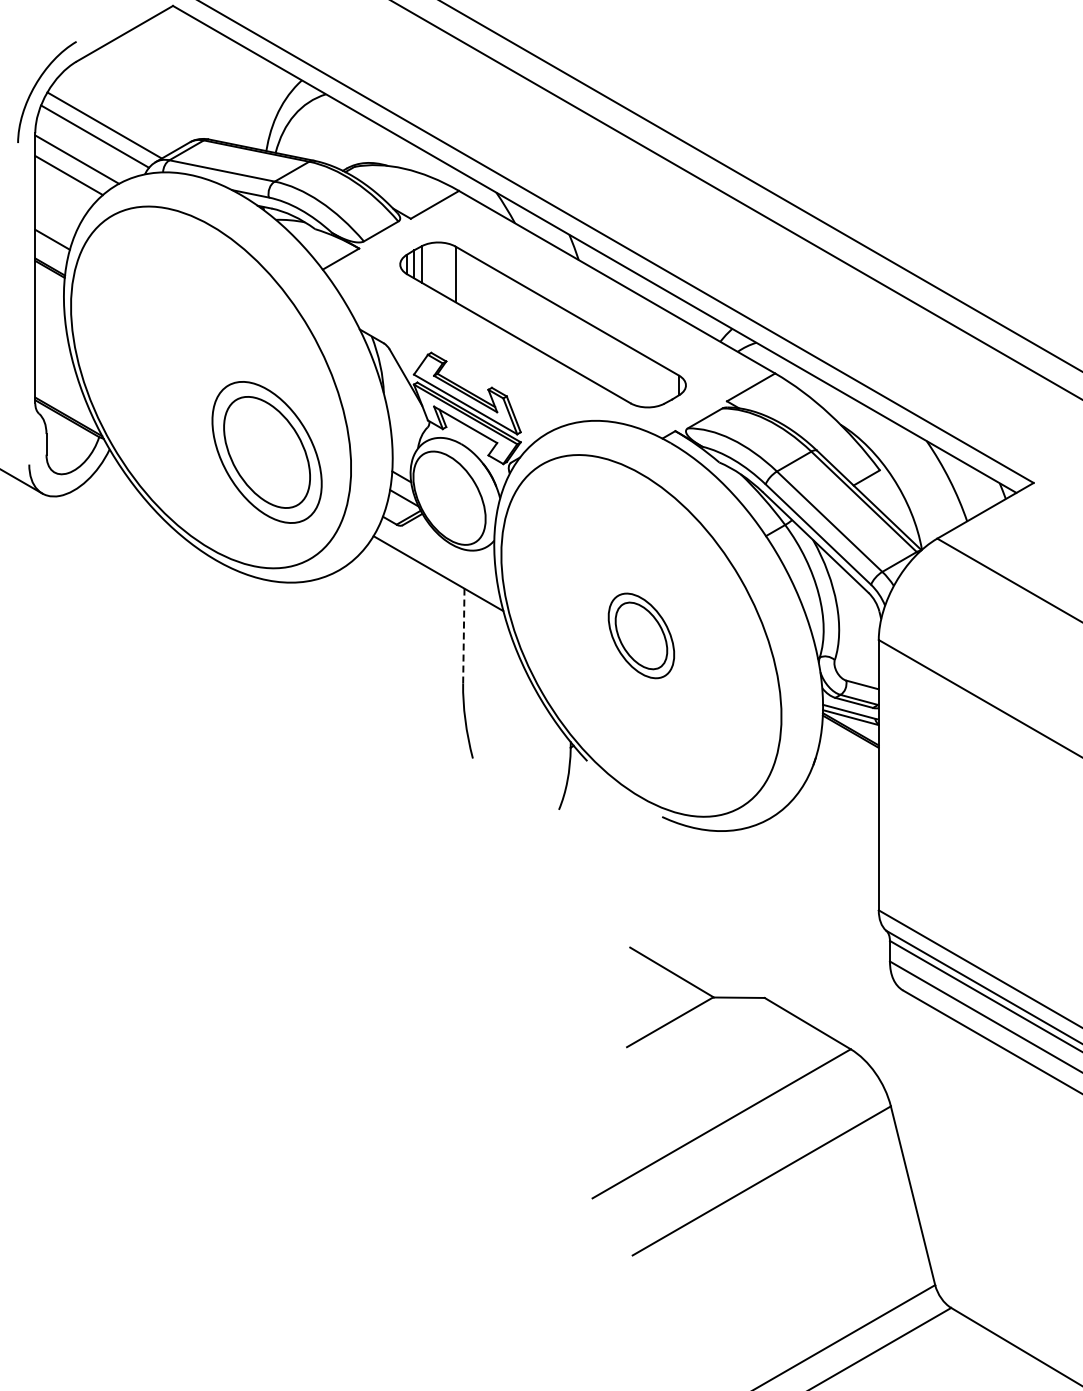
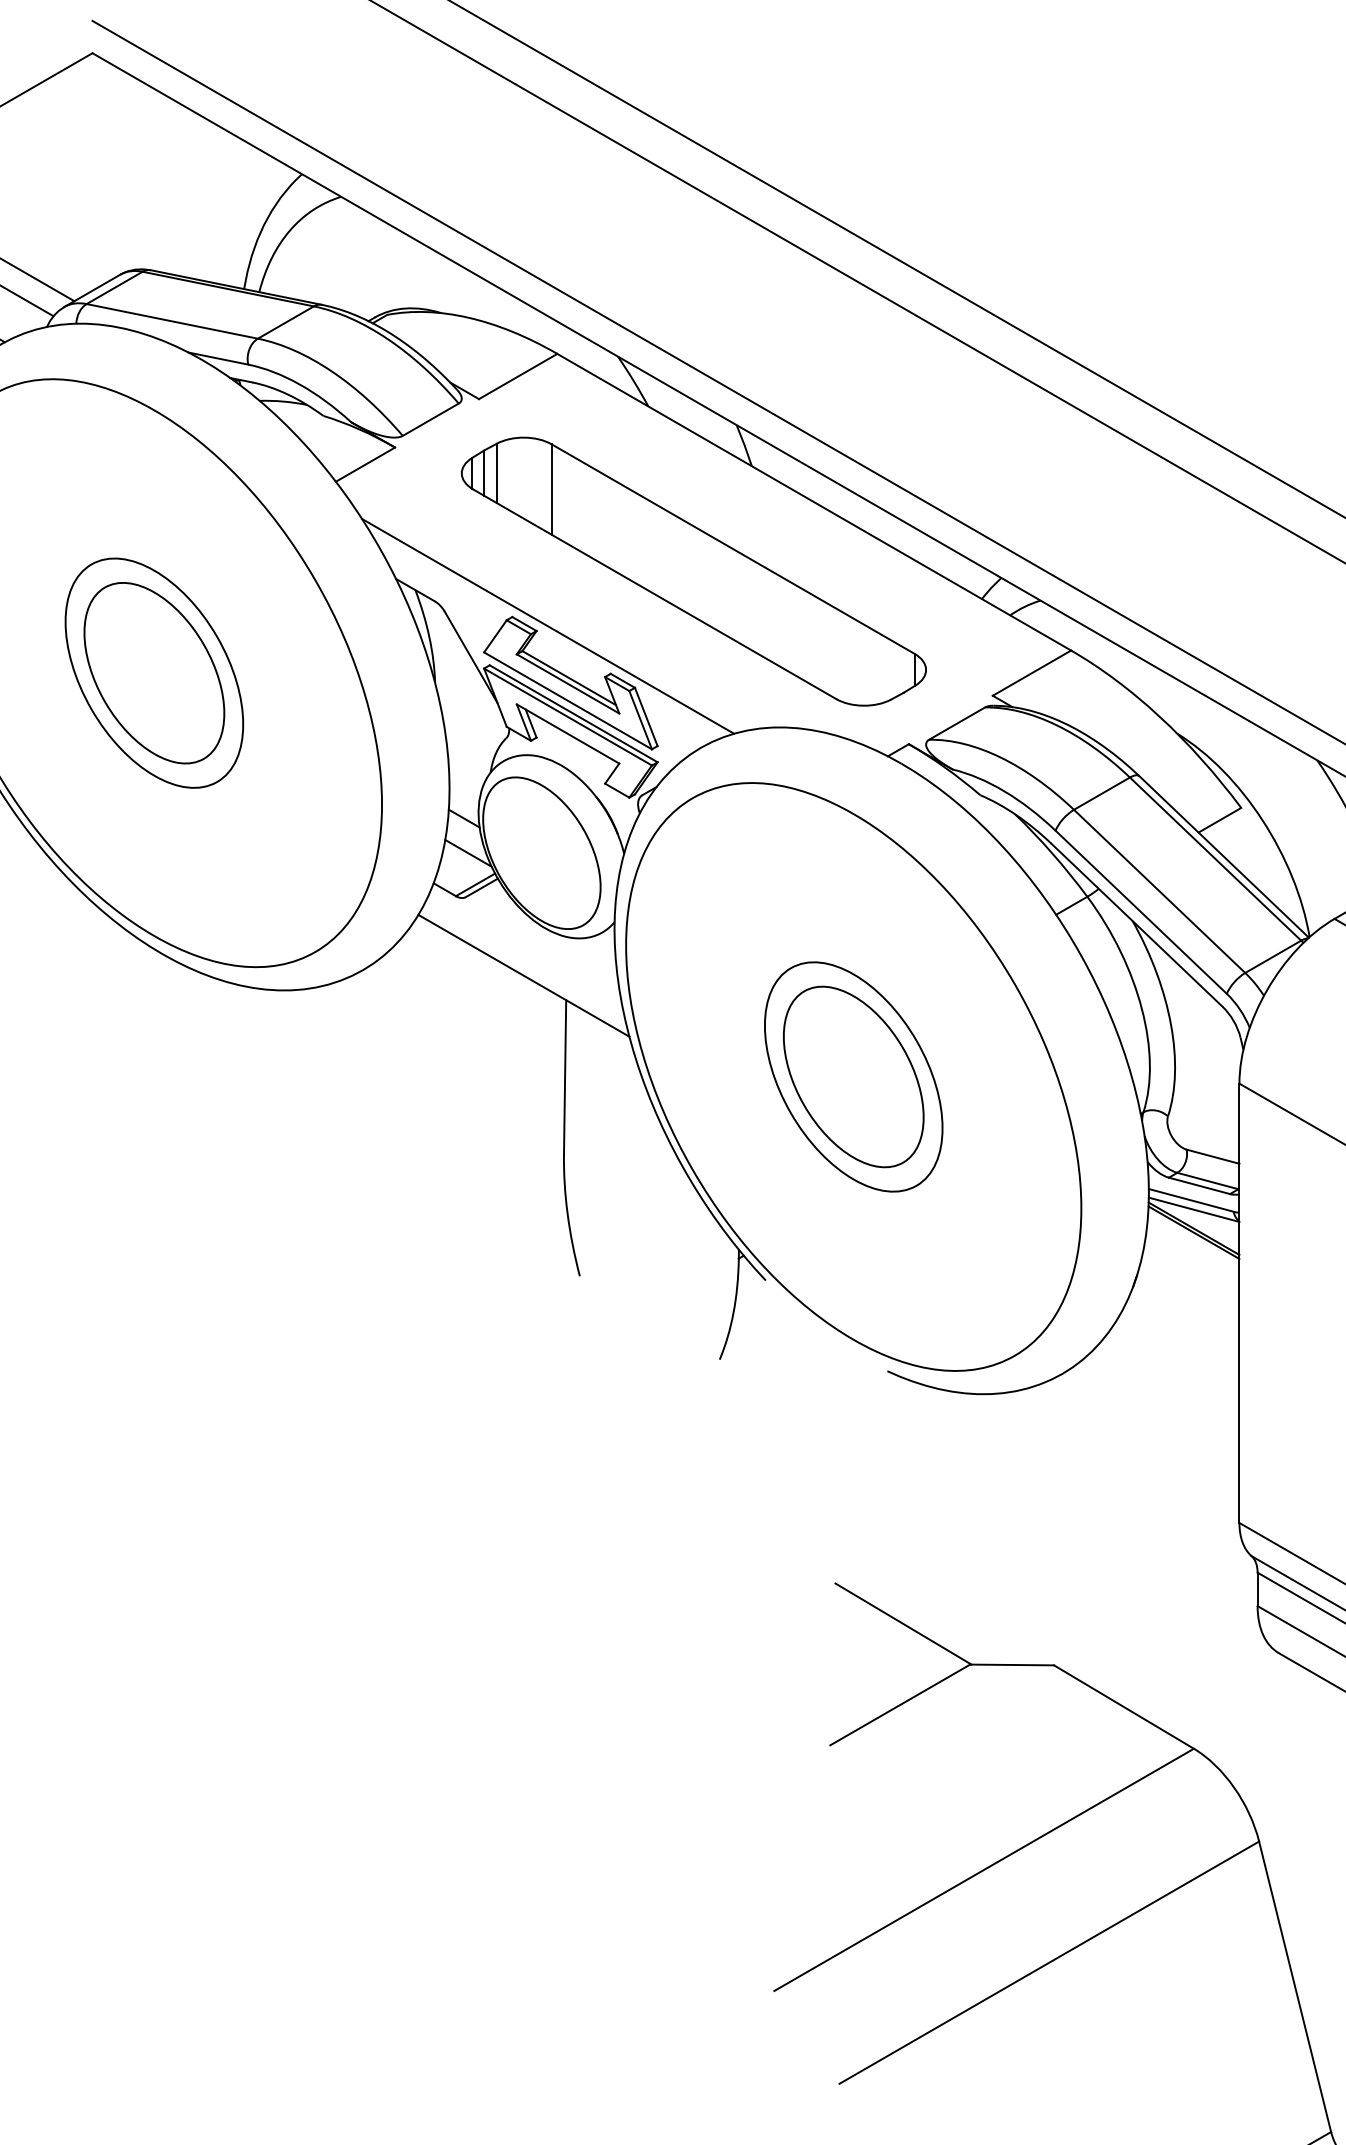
line: (452, 358) -> (546, 626), added
part: (266, 452) -> (153, 673), moved
line: (463, 635) -> (564, 1076), dashed -> solid
part: (641, 635) -> (853, 1076), size x1.67

